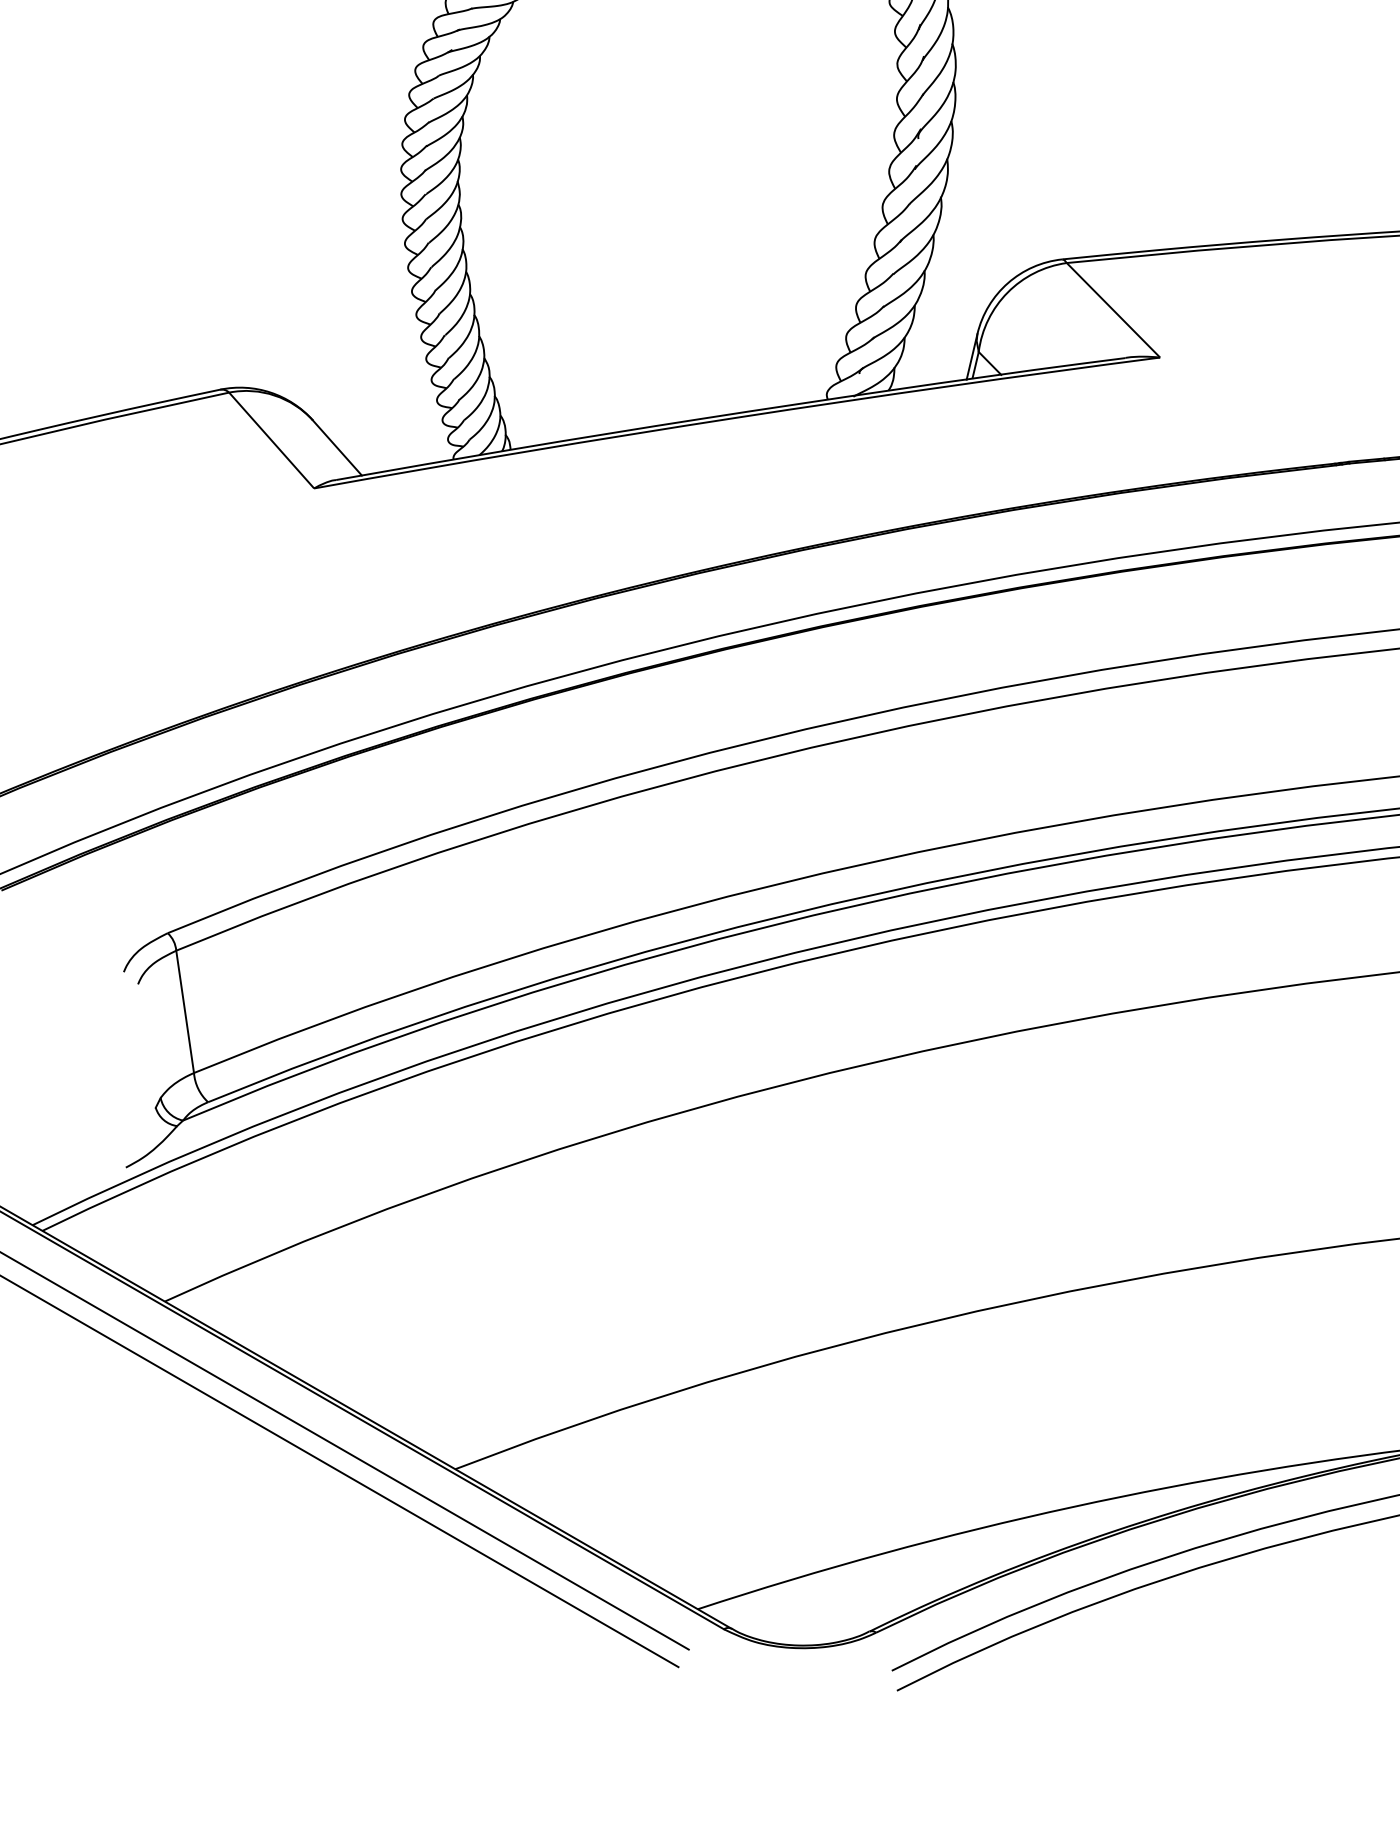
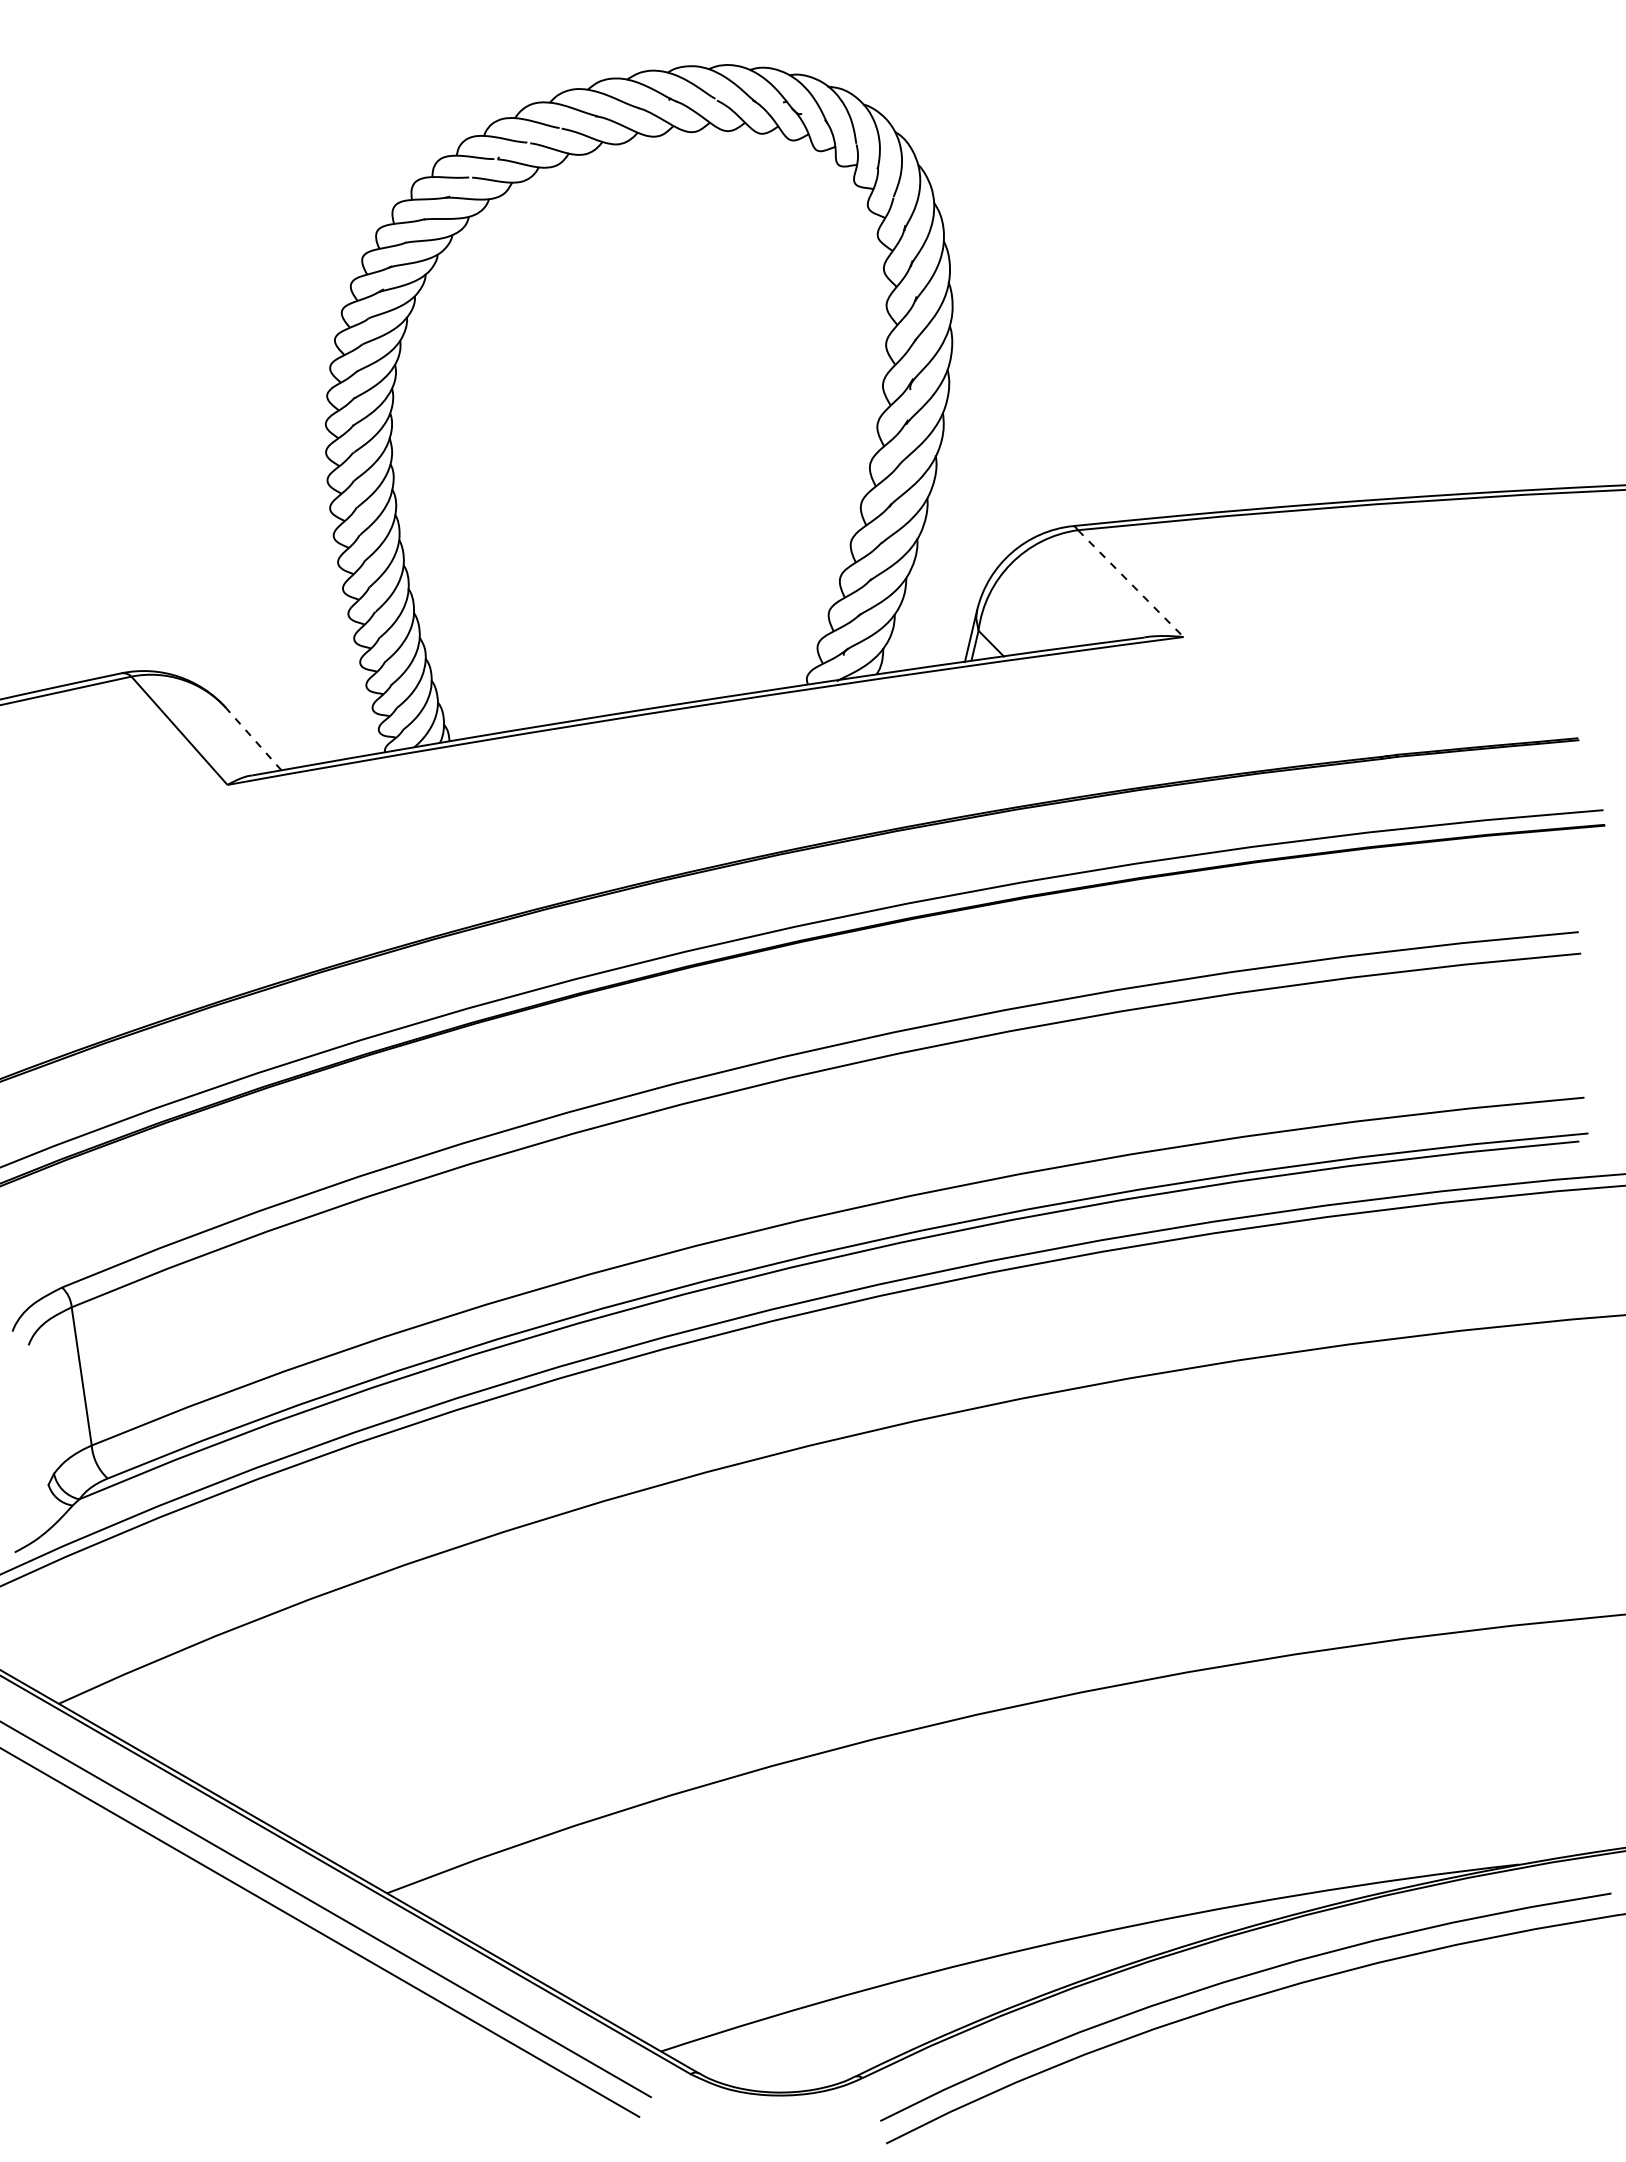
line: (1114, 310) -> (1131, 583), solid -> dashed
line: (337, 448) -> (253, 739), solid -> dashed

